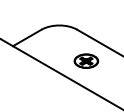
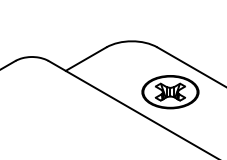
part: (86, 61) -> (170, 92), size x1.67

